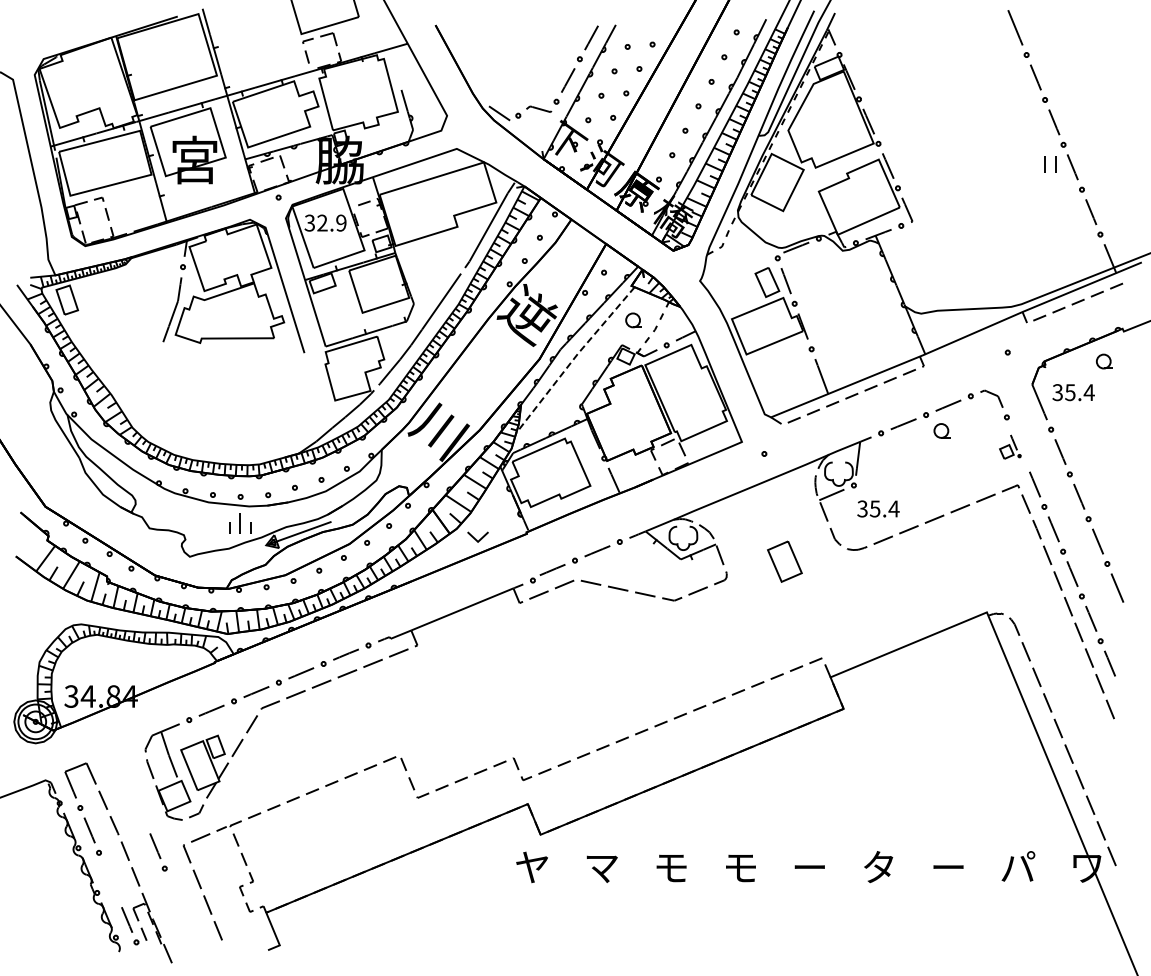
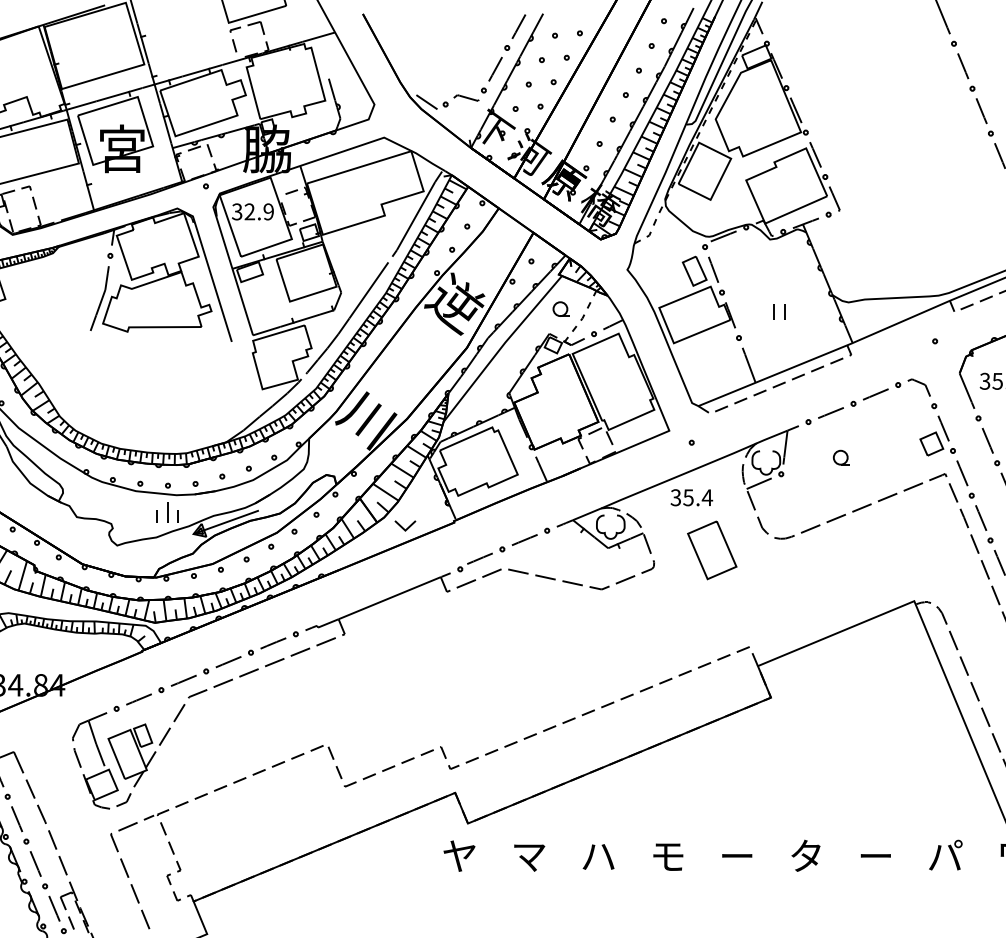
part: (1050, 164) -> (778, 312), moved
line: (574, 358) -> (501, 347), dashed -> solid
part: (941, 430) -> (840, 457), moved
part: (1010, 446) -> (937, 435), size x1.67
text: (878, 508) -> (691, 497), moved
part: (784, 561) -> (711, 550), size x1.43
part: (158, 852) -> (38, 870), moved
text: (670, 868) -> (597, 857), モ -> ハ

